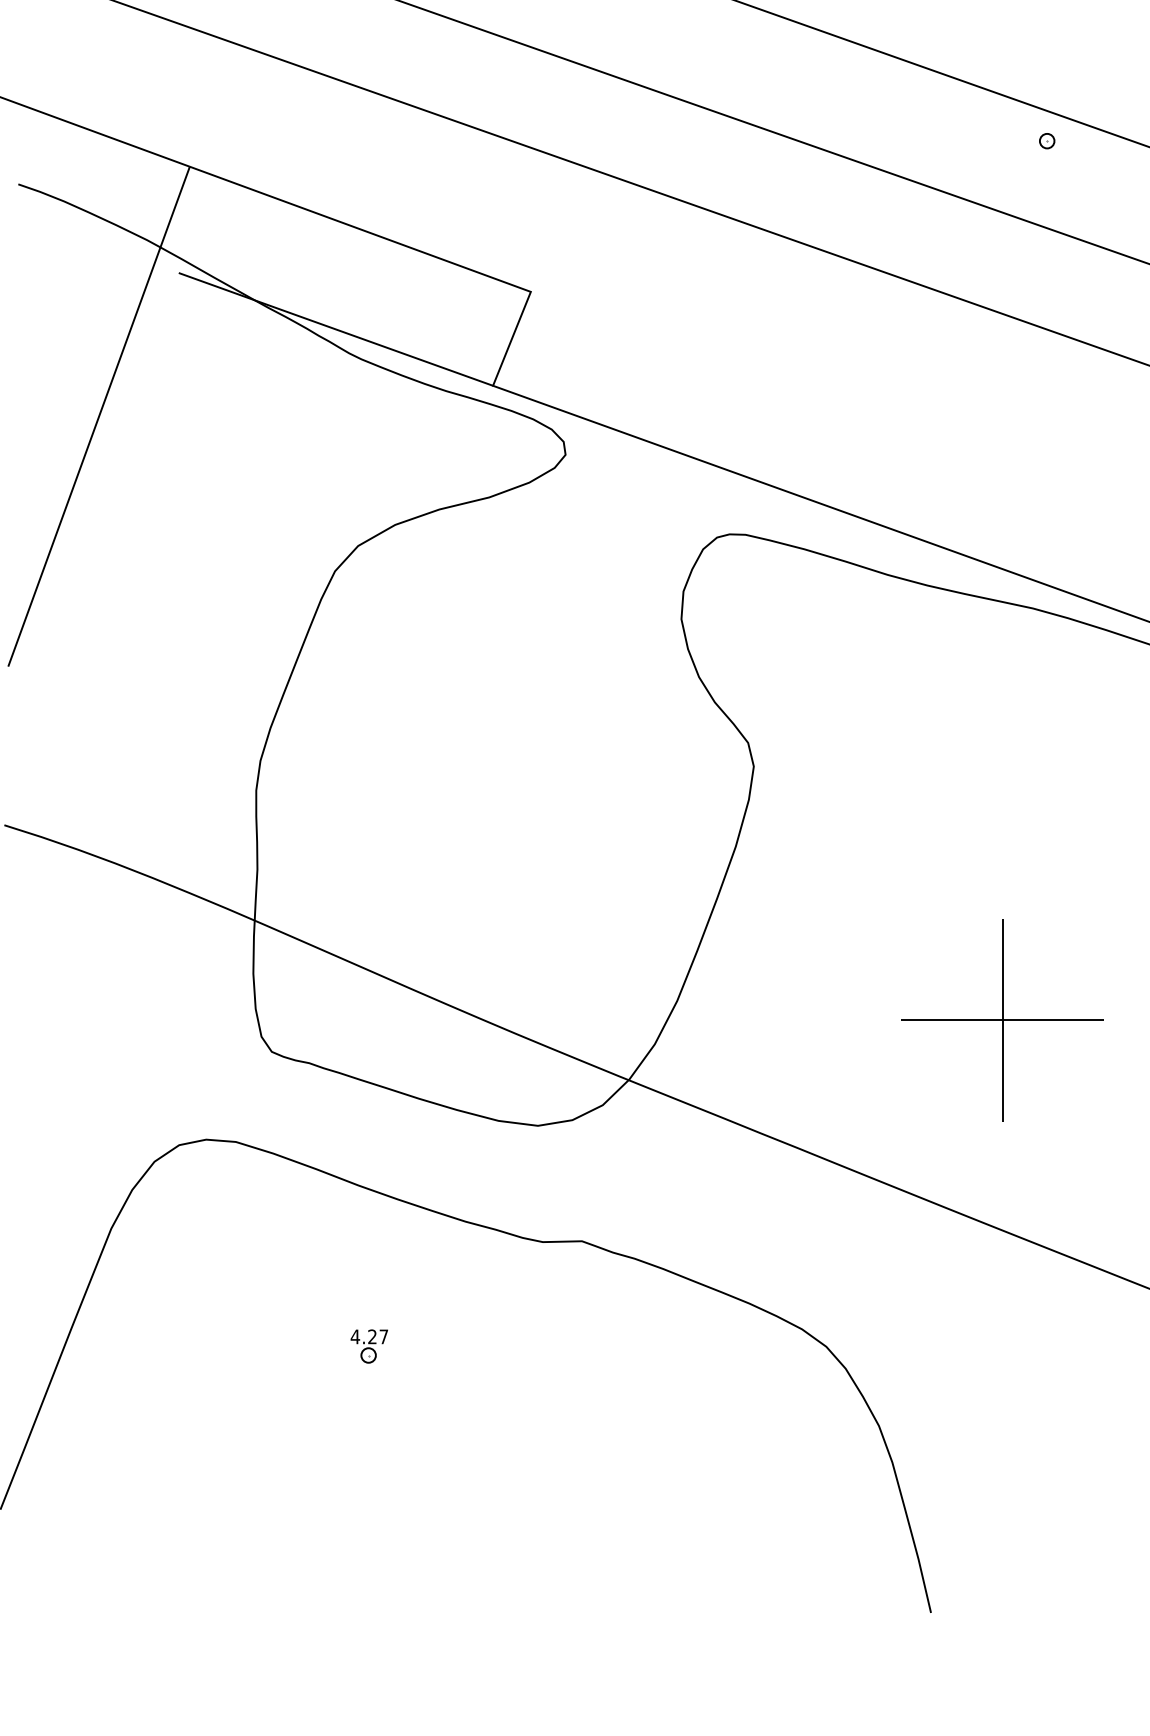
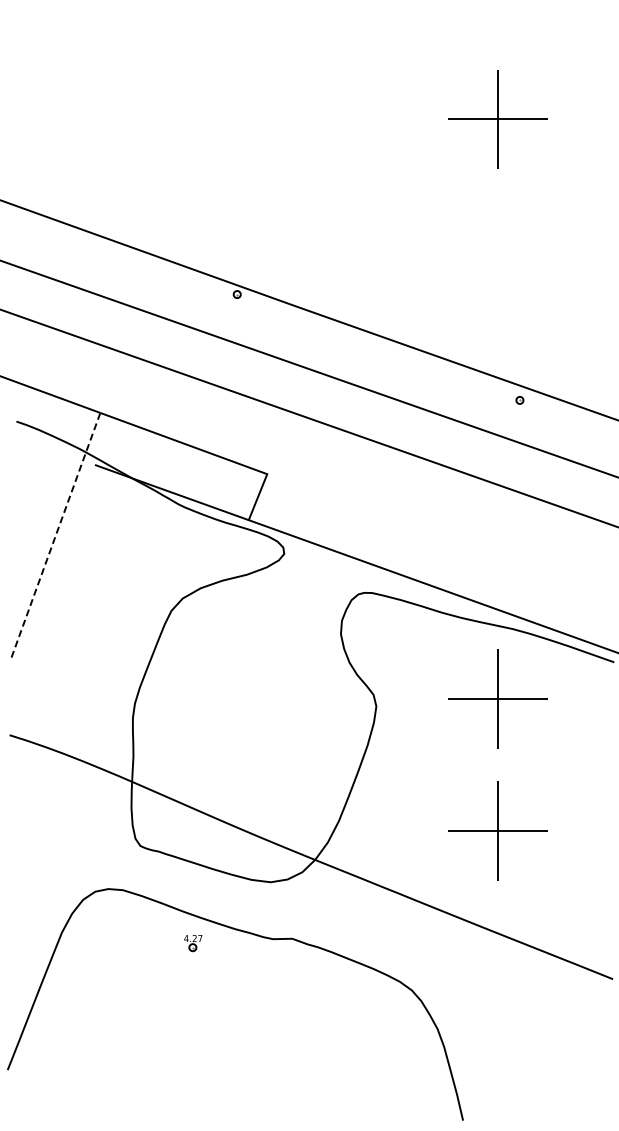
line: (100, 413) -> (56, 533), solid -> dashed
part: (1001, 750) -> (497, 698), added
part: (369, 1346) -> (193, 943), moved

